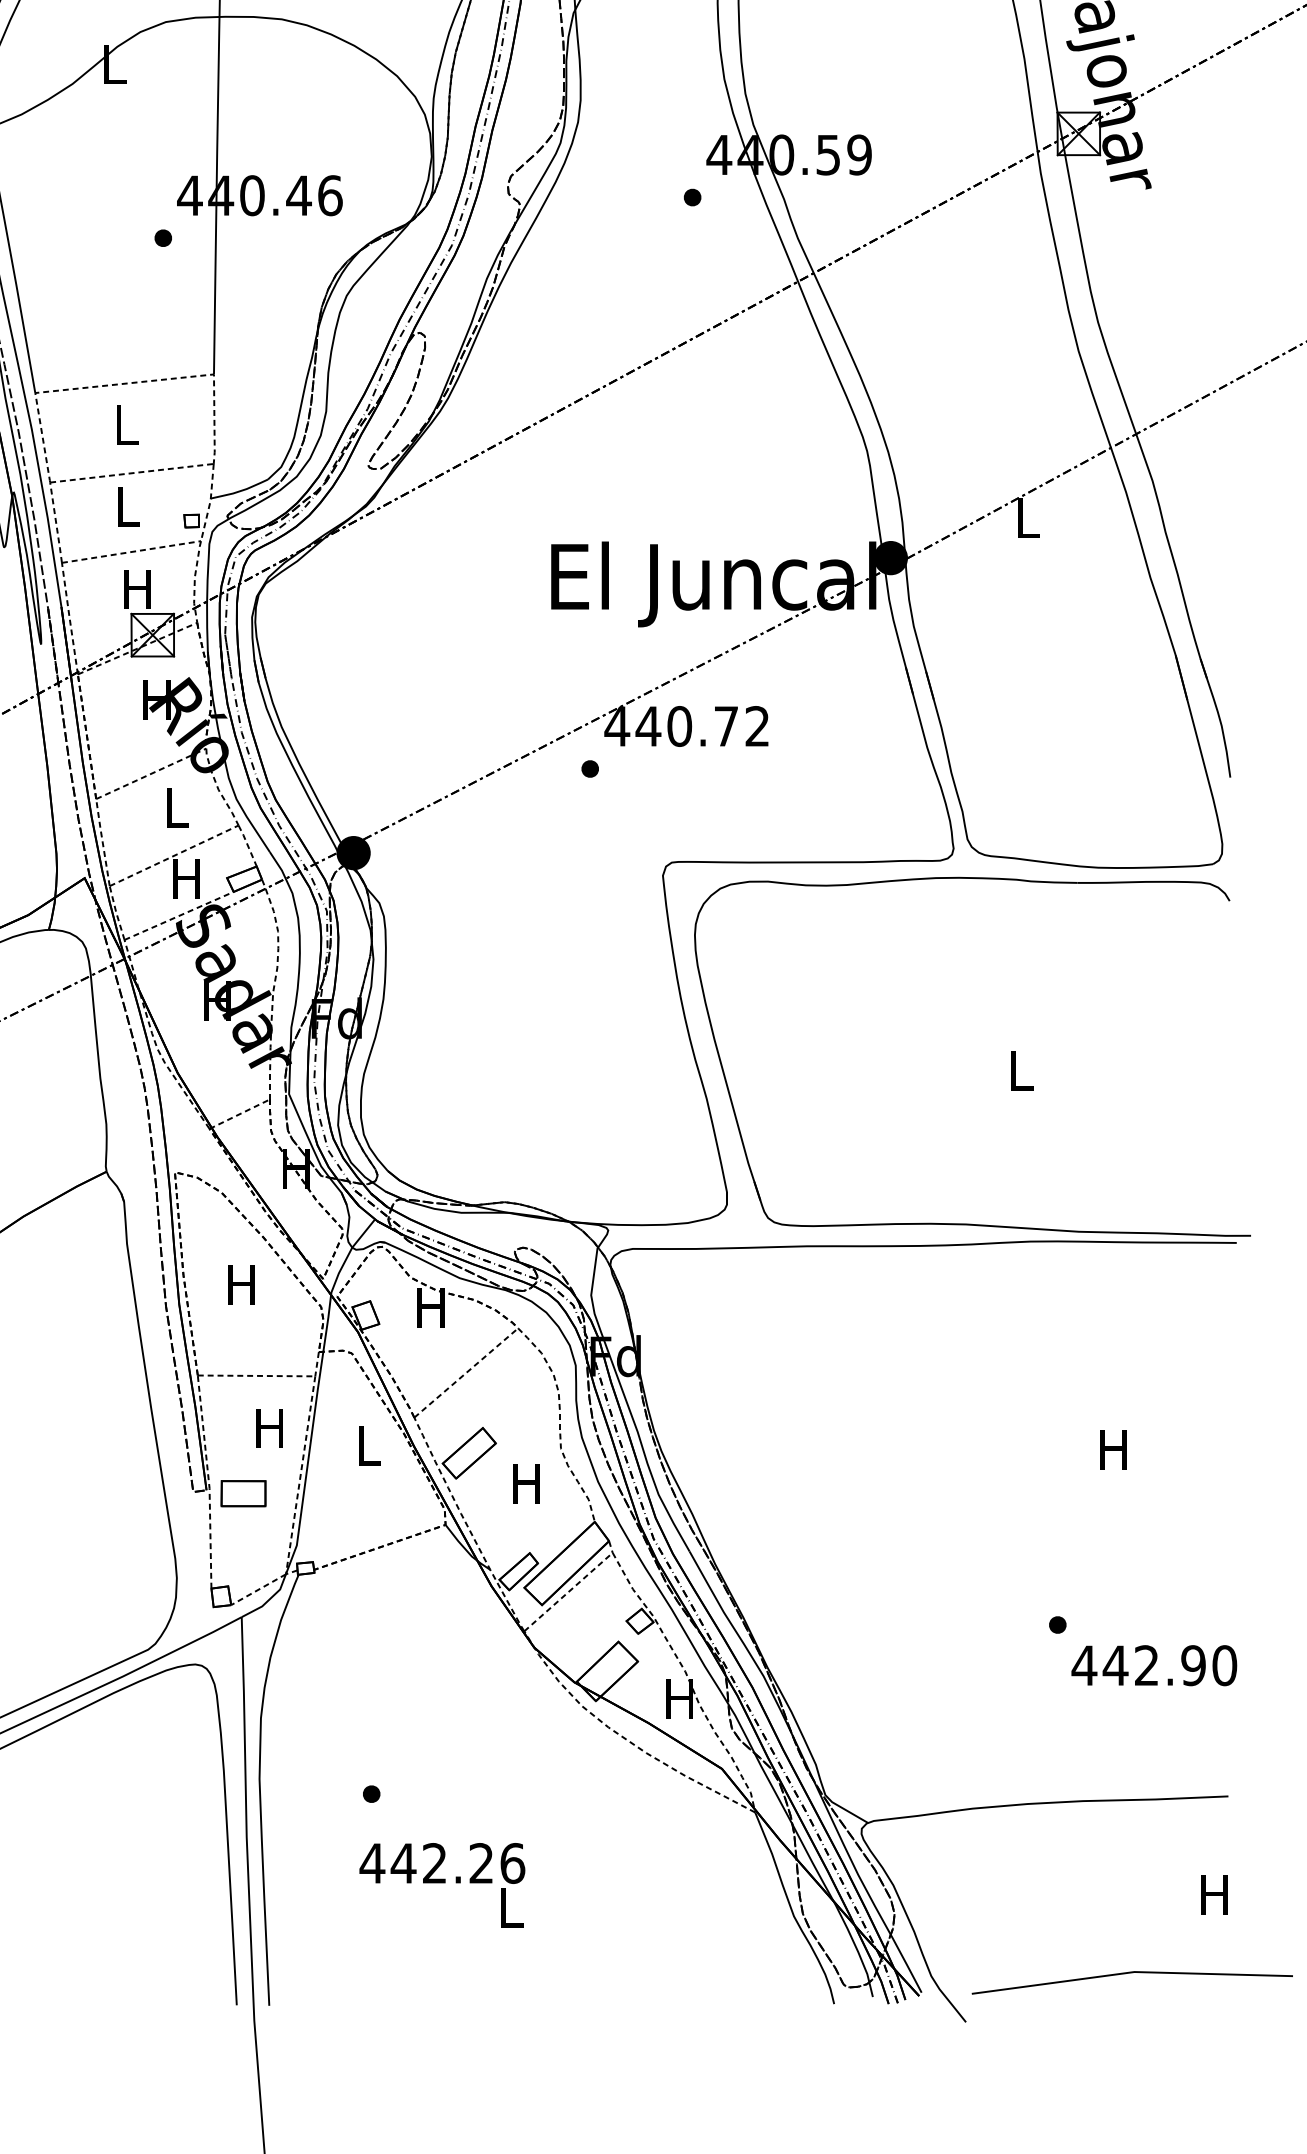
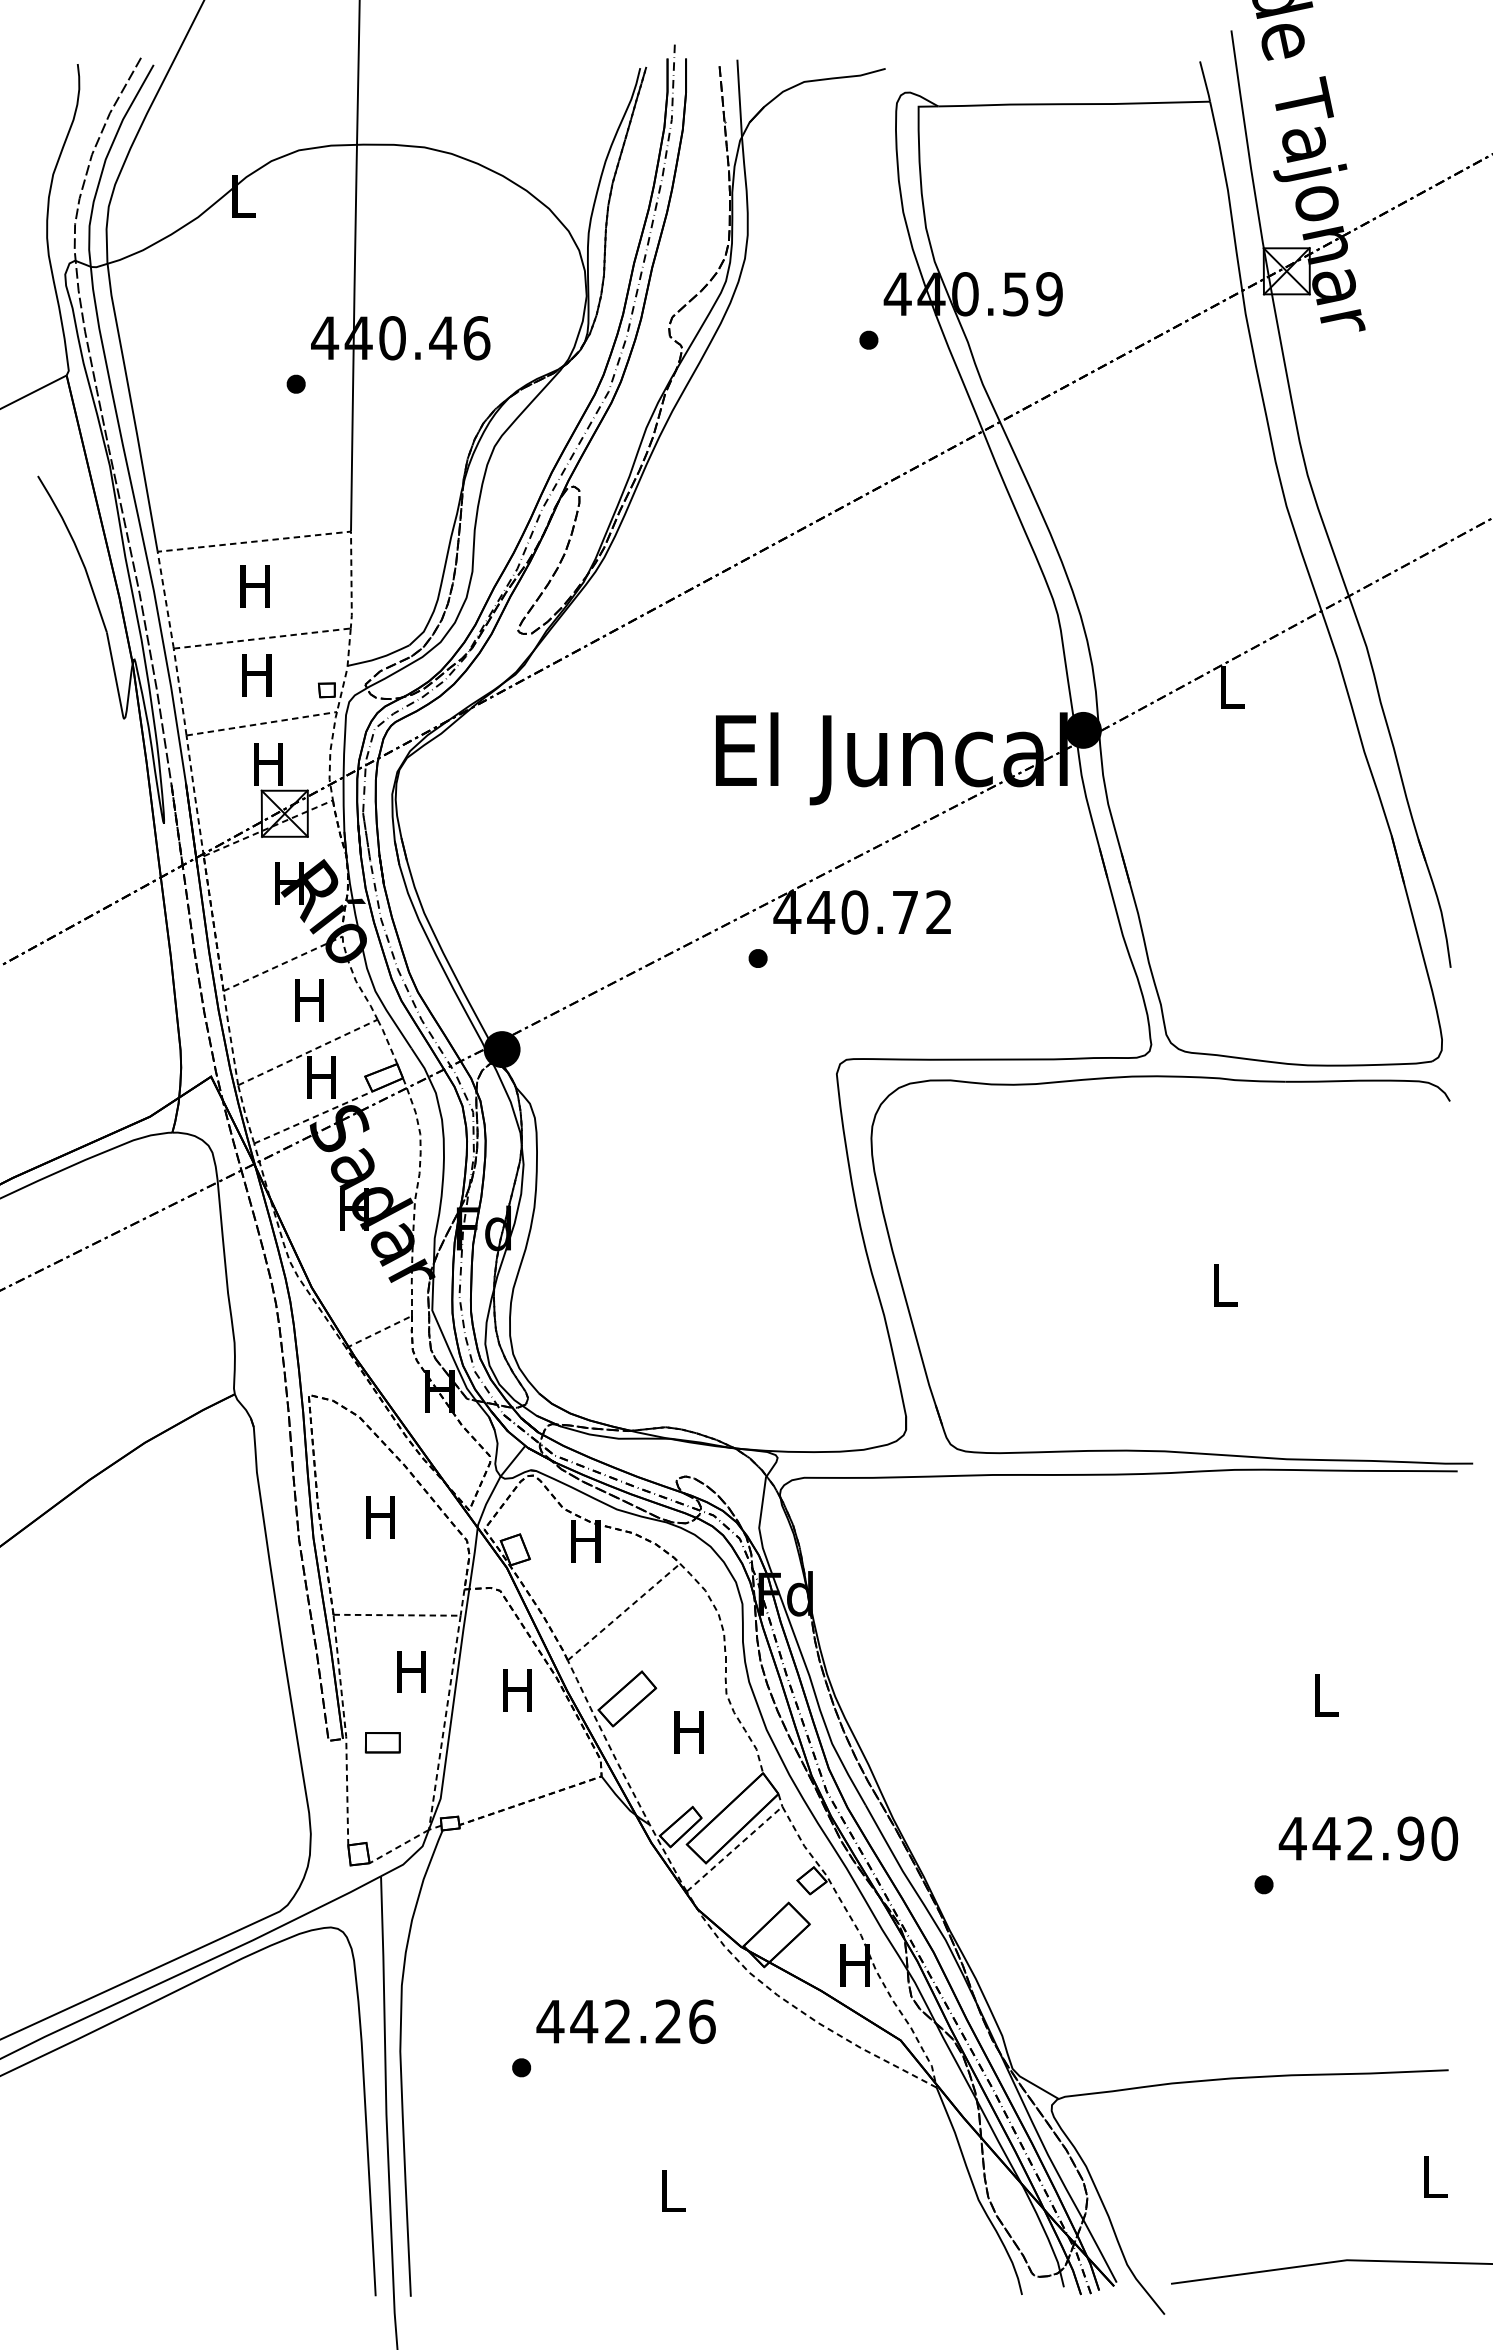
text: (124, 425) -> (254, 586), L -> H
text: (126, 507) -> (256, 675), L -> H
text: (175, 807) -> (309, 1000), L -> H
text: (367, 1445) -> (517, 1690), L -> H
text: (1112, 1450) -> (1323, 1695), H -> L
part: (243, 1493) -> (382, 1742), size x0.71
text: (1154, 1665) -> (1368, 1838), moved
text: (441, 1863) -> (625, 2021), moved
text: (1214, 1894) -> (1433, 2176), H -> L

